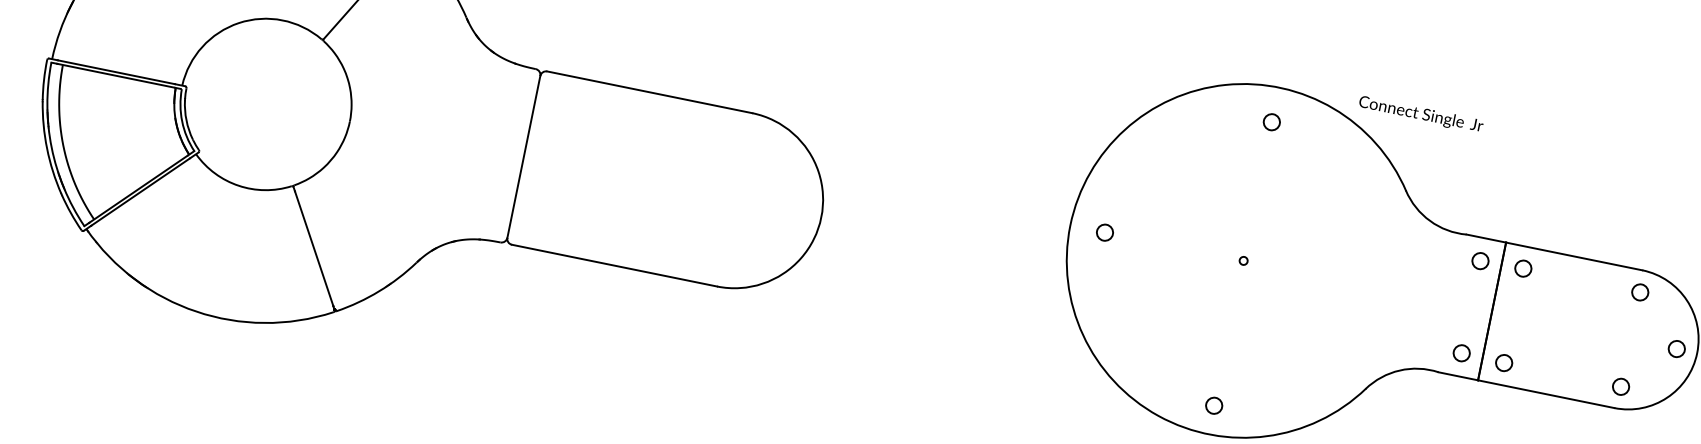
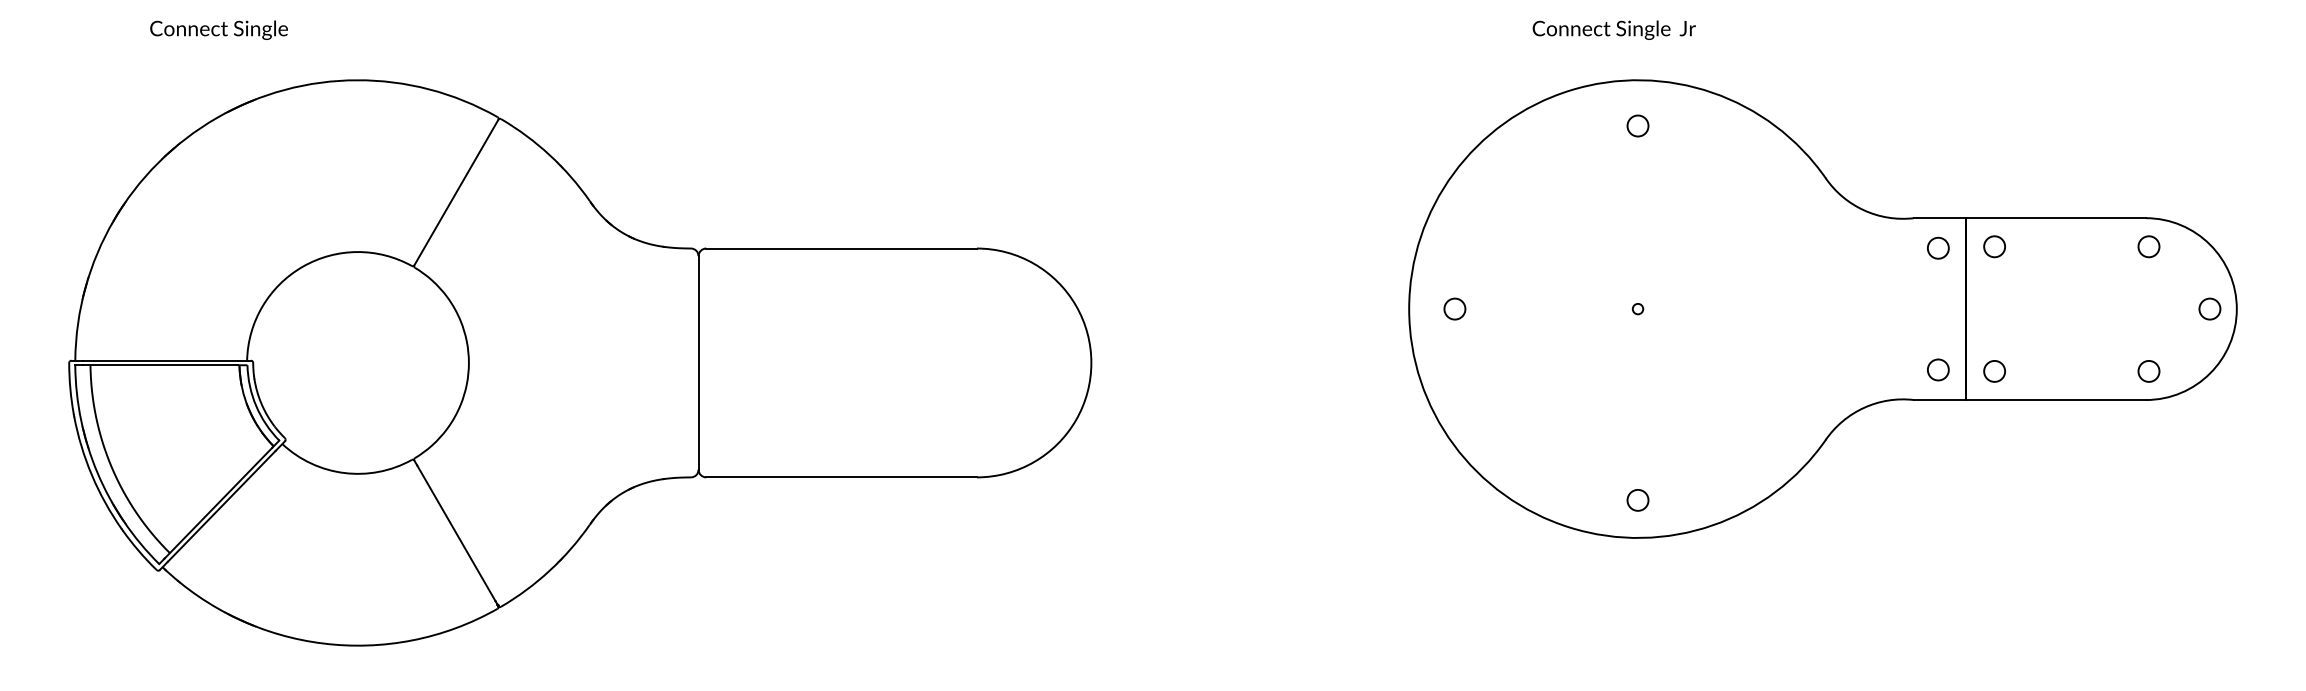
text: (1420, 114) -> (1613, 29), moved

